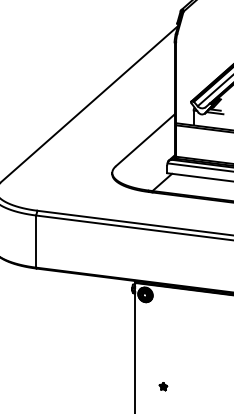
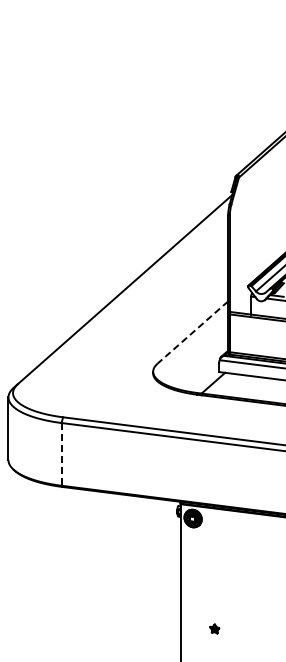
line: (144, 140) -> (192, 332), solid -> dashed
line: (36, 241) -> (61, 454), solid -> dashed

